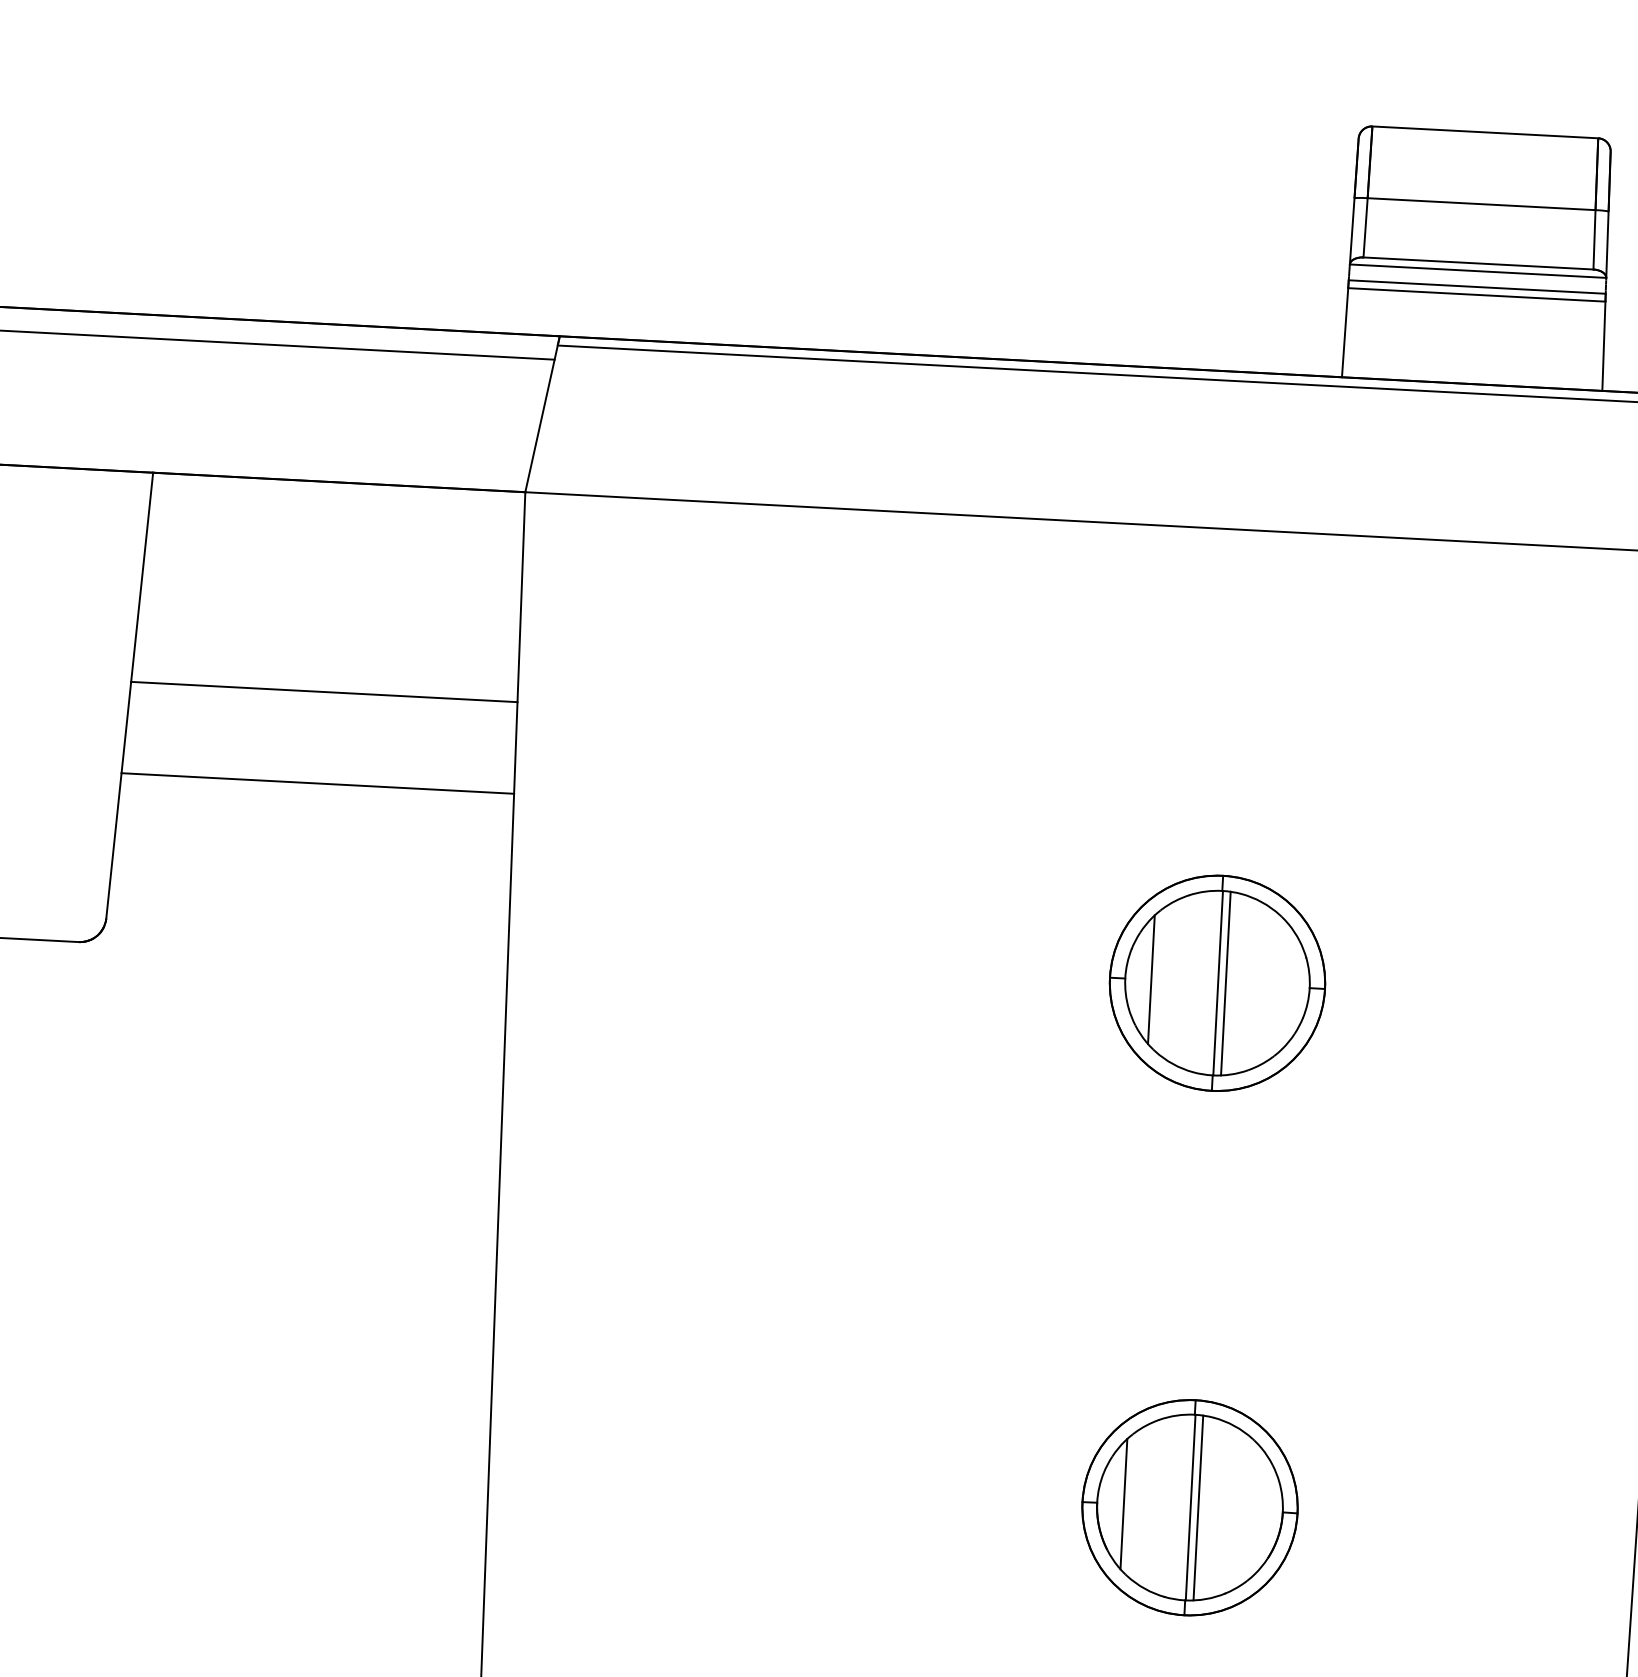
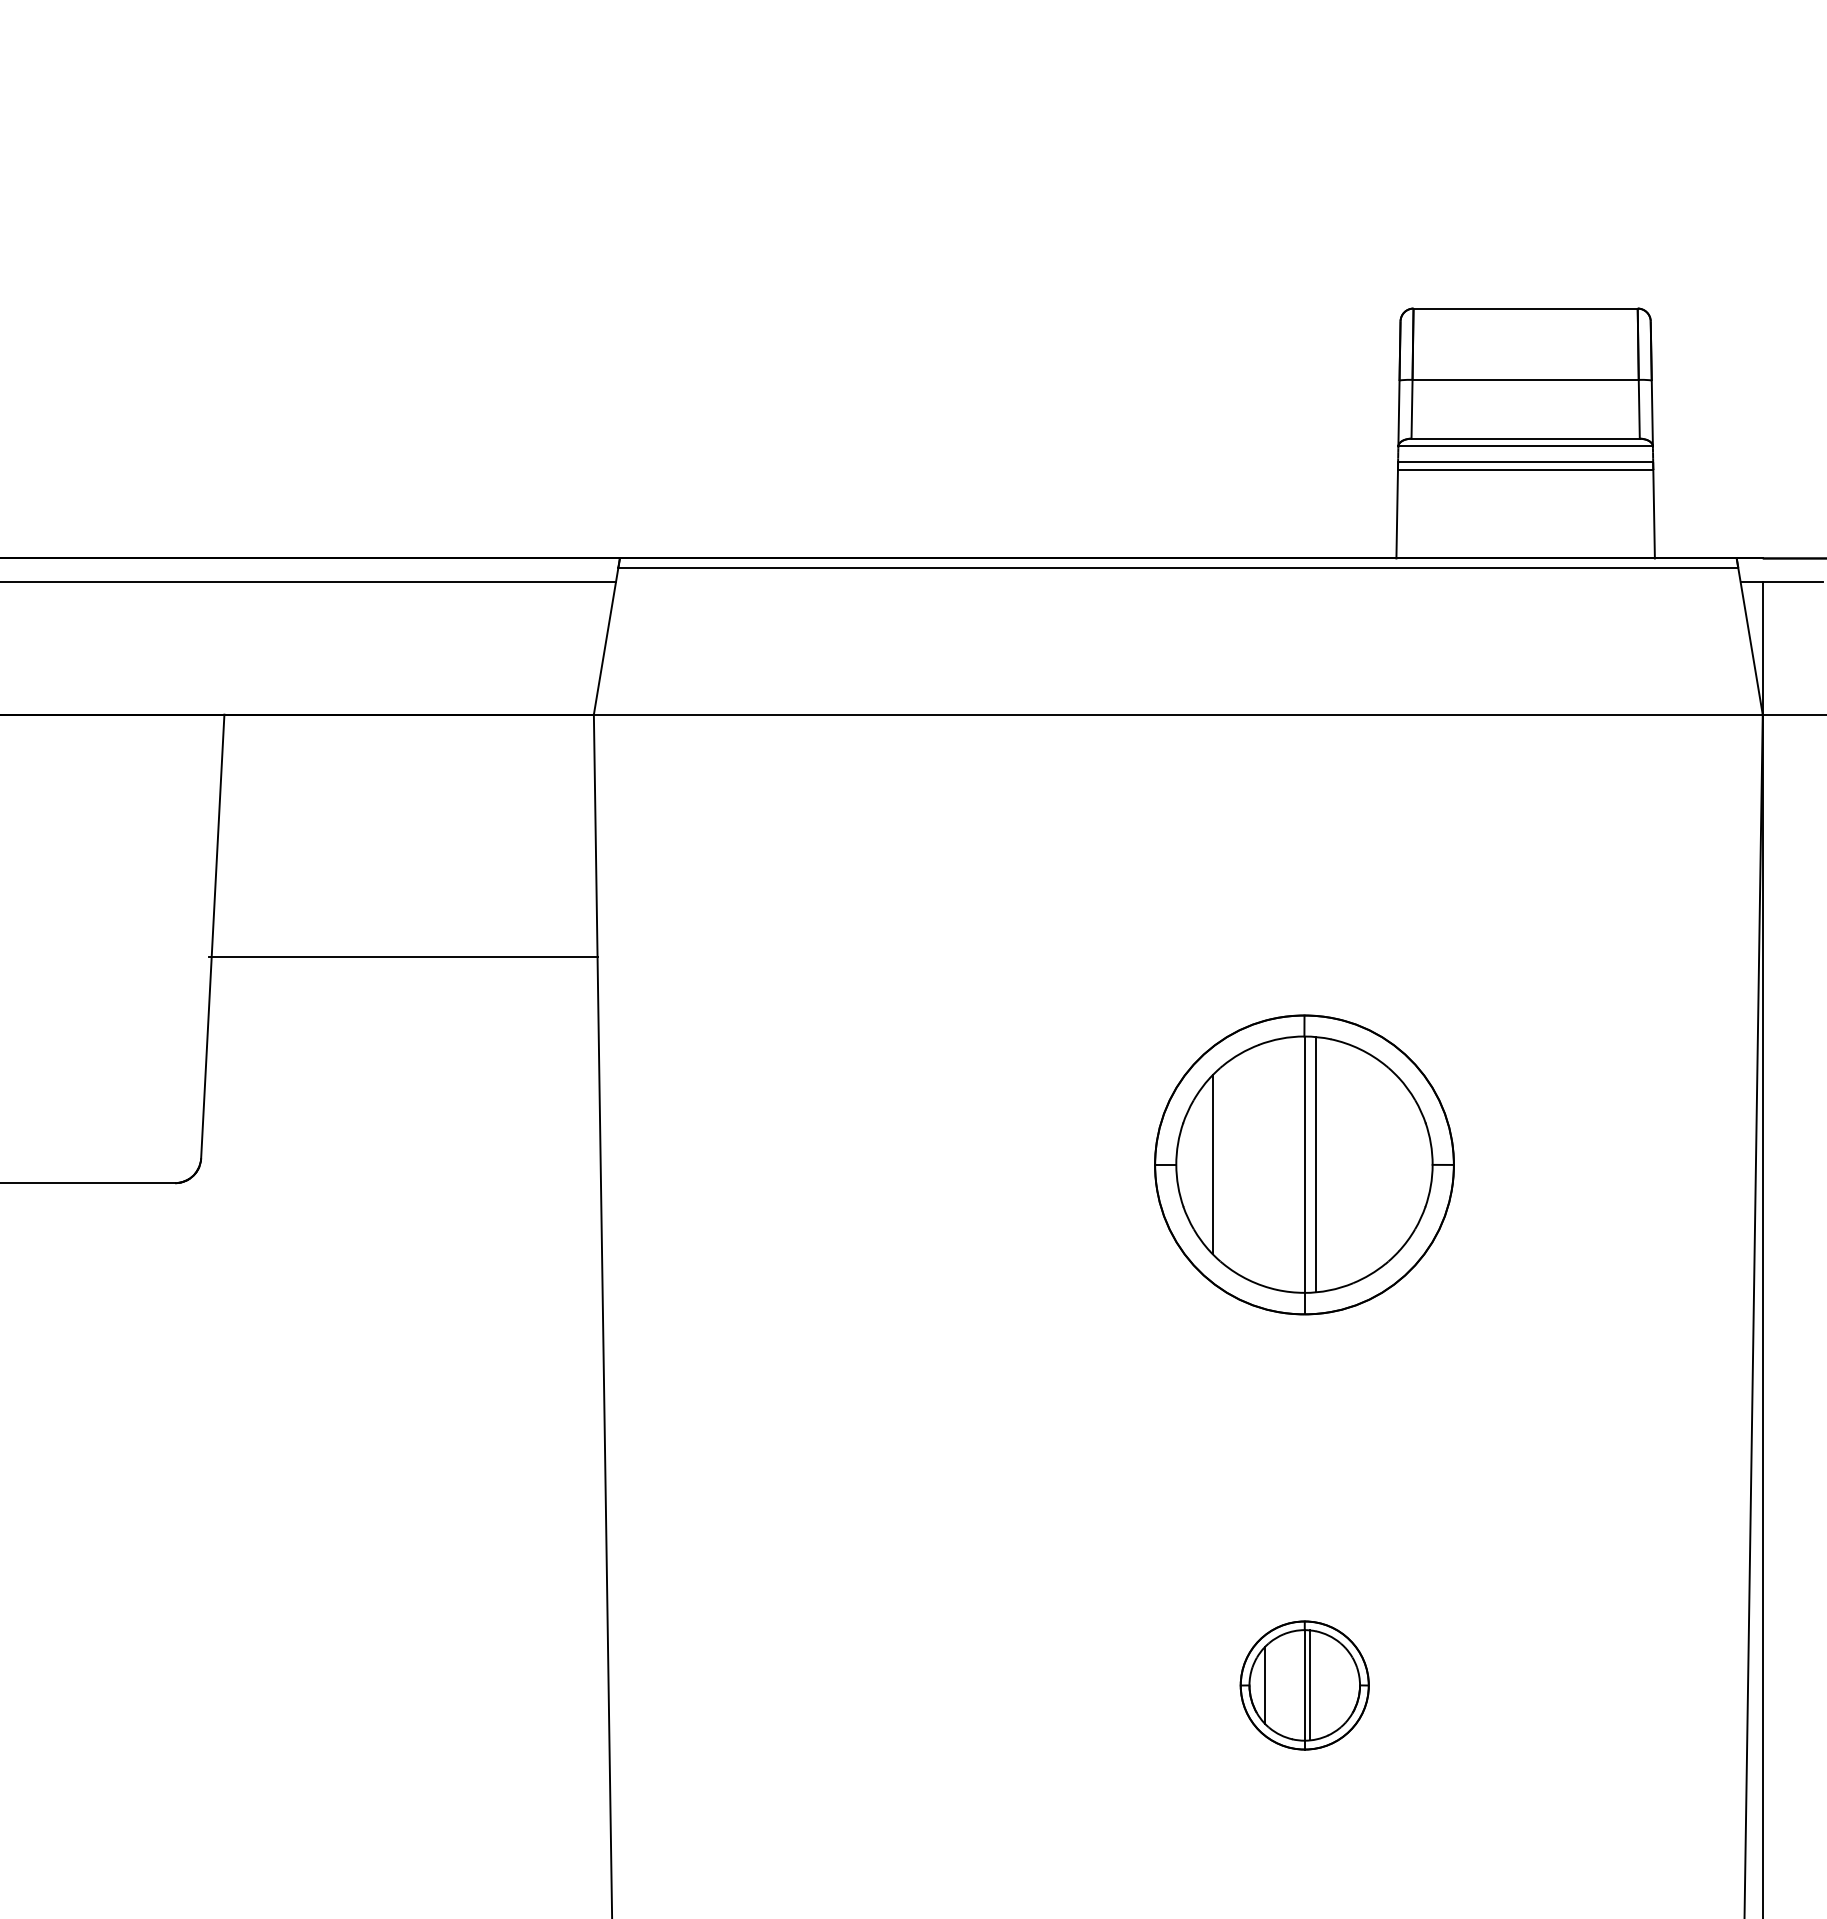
line: (324, 691) -> (405, 922), removed
line: (317, 783) -> (403, 956), moved
part: (1217, 982) -> (1304, 1164), size x1.4
part: (1189, 1507) -> (1304, 1685), size x0.6

